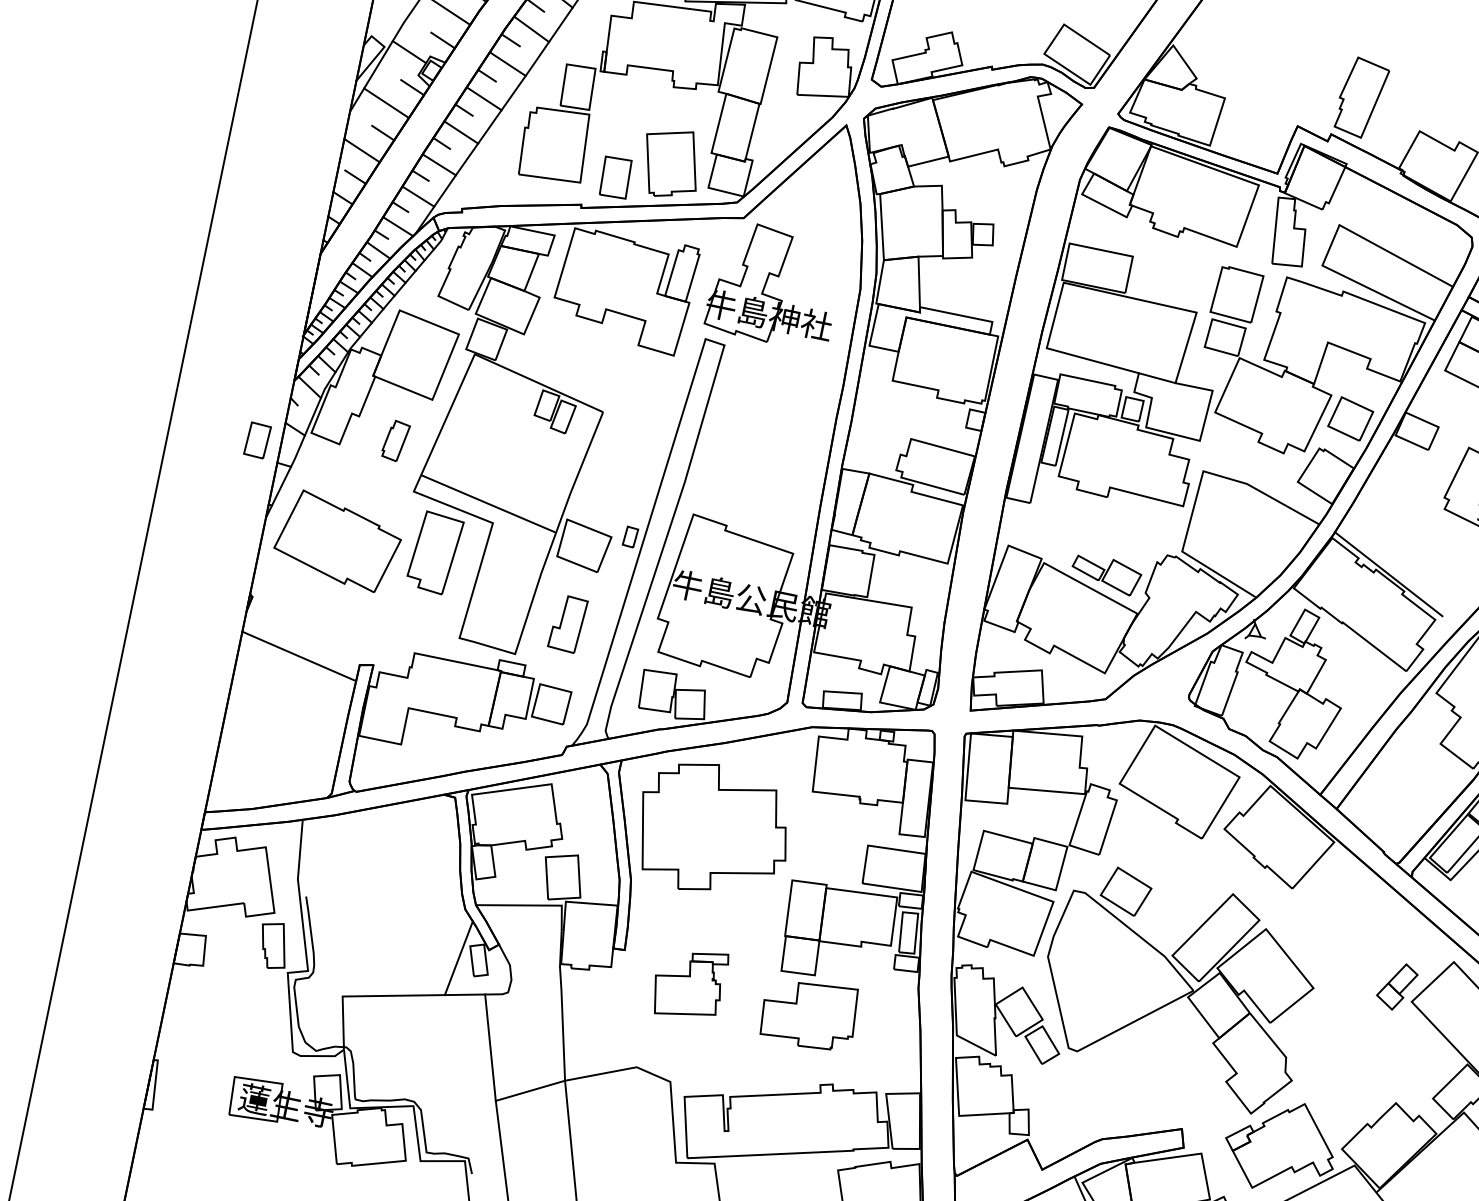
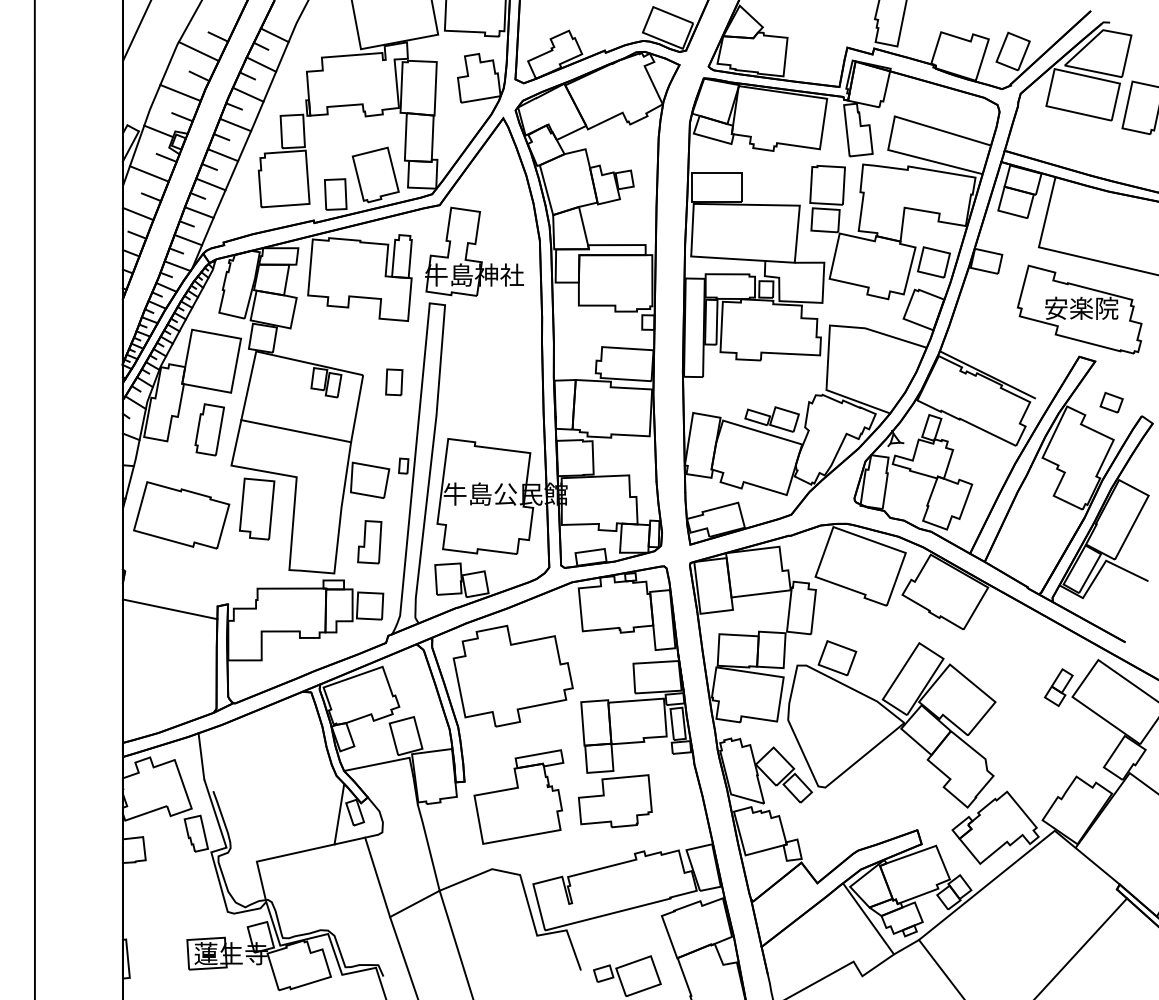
part: (257, 440) -> (394, 382), moved
part: (395, 440) -> (209, 429), size x1.67
line: (488, 504) -> (296, 431), moved
part: (688, 982) -> (518, 796), size x1.67

